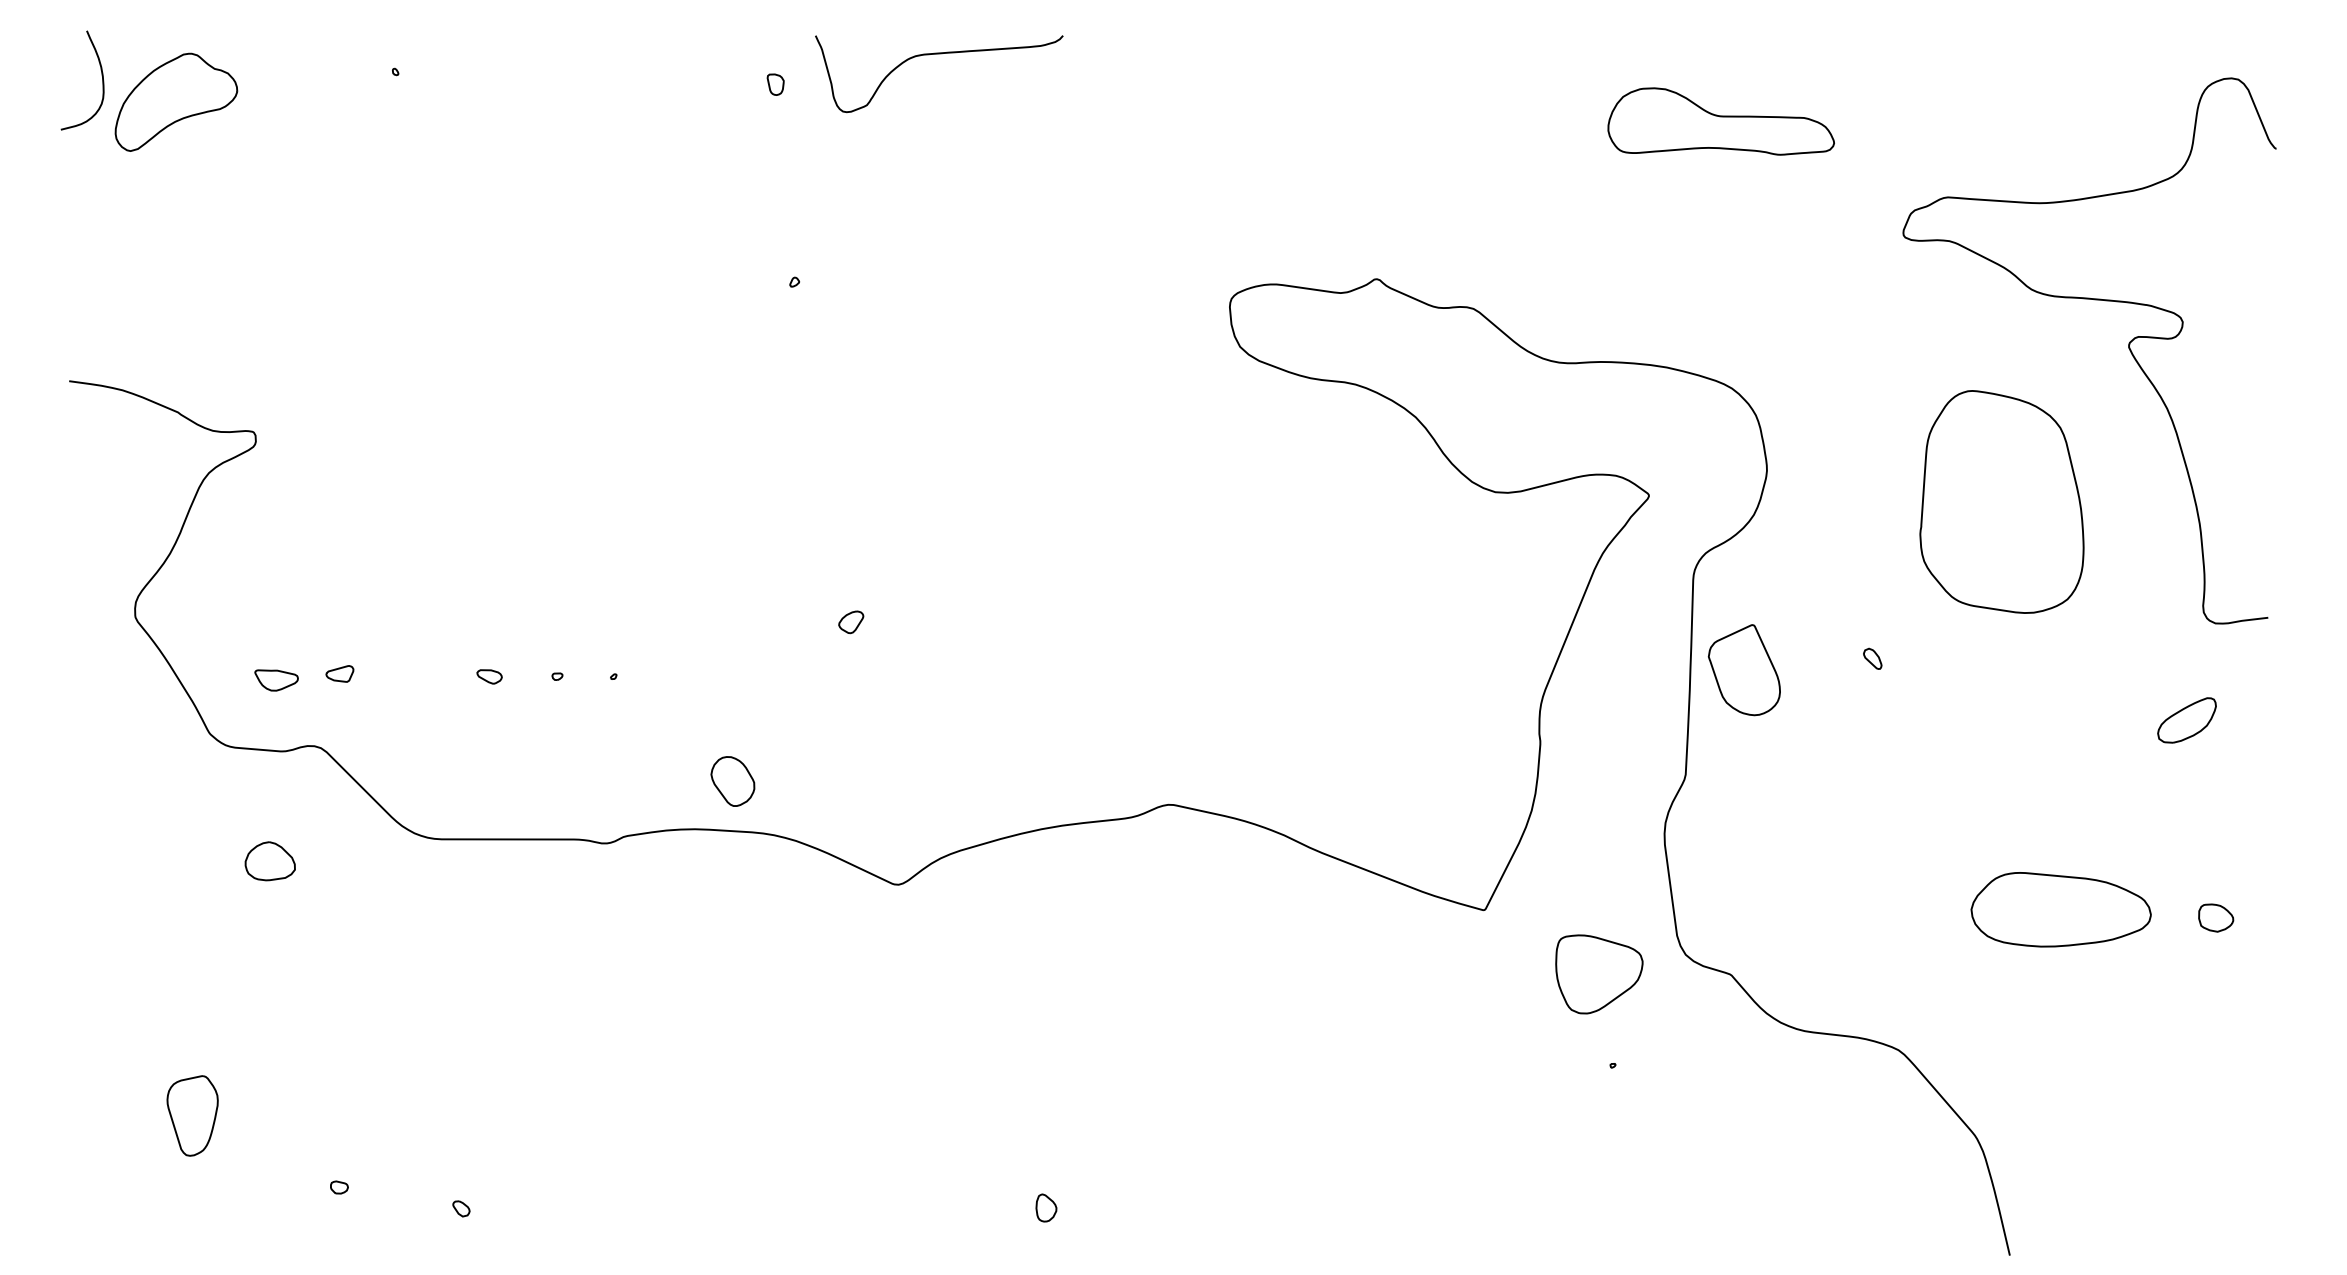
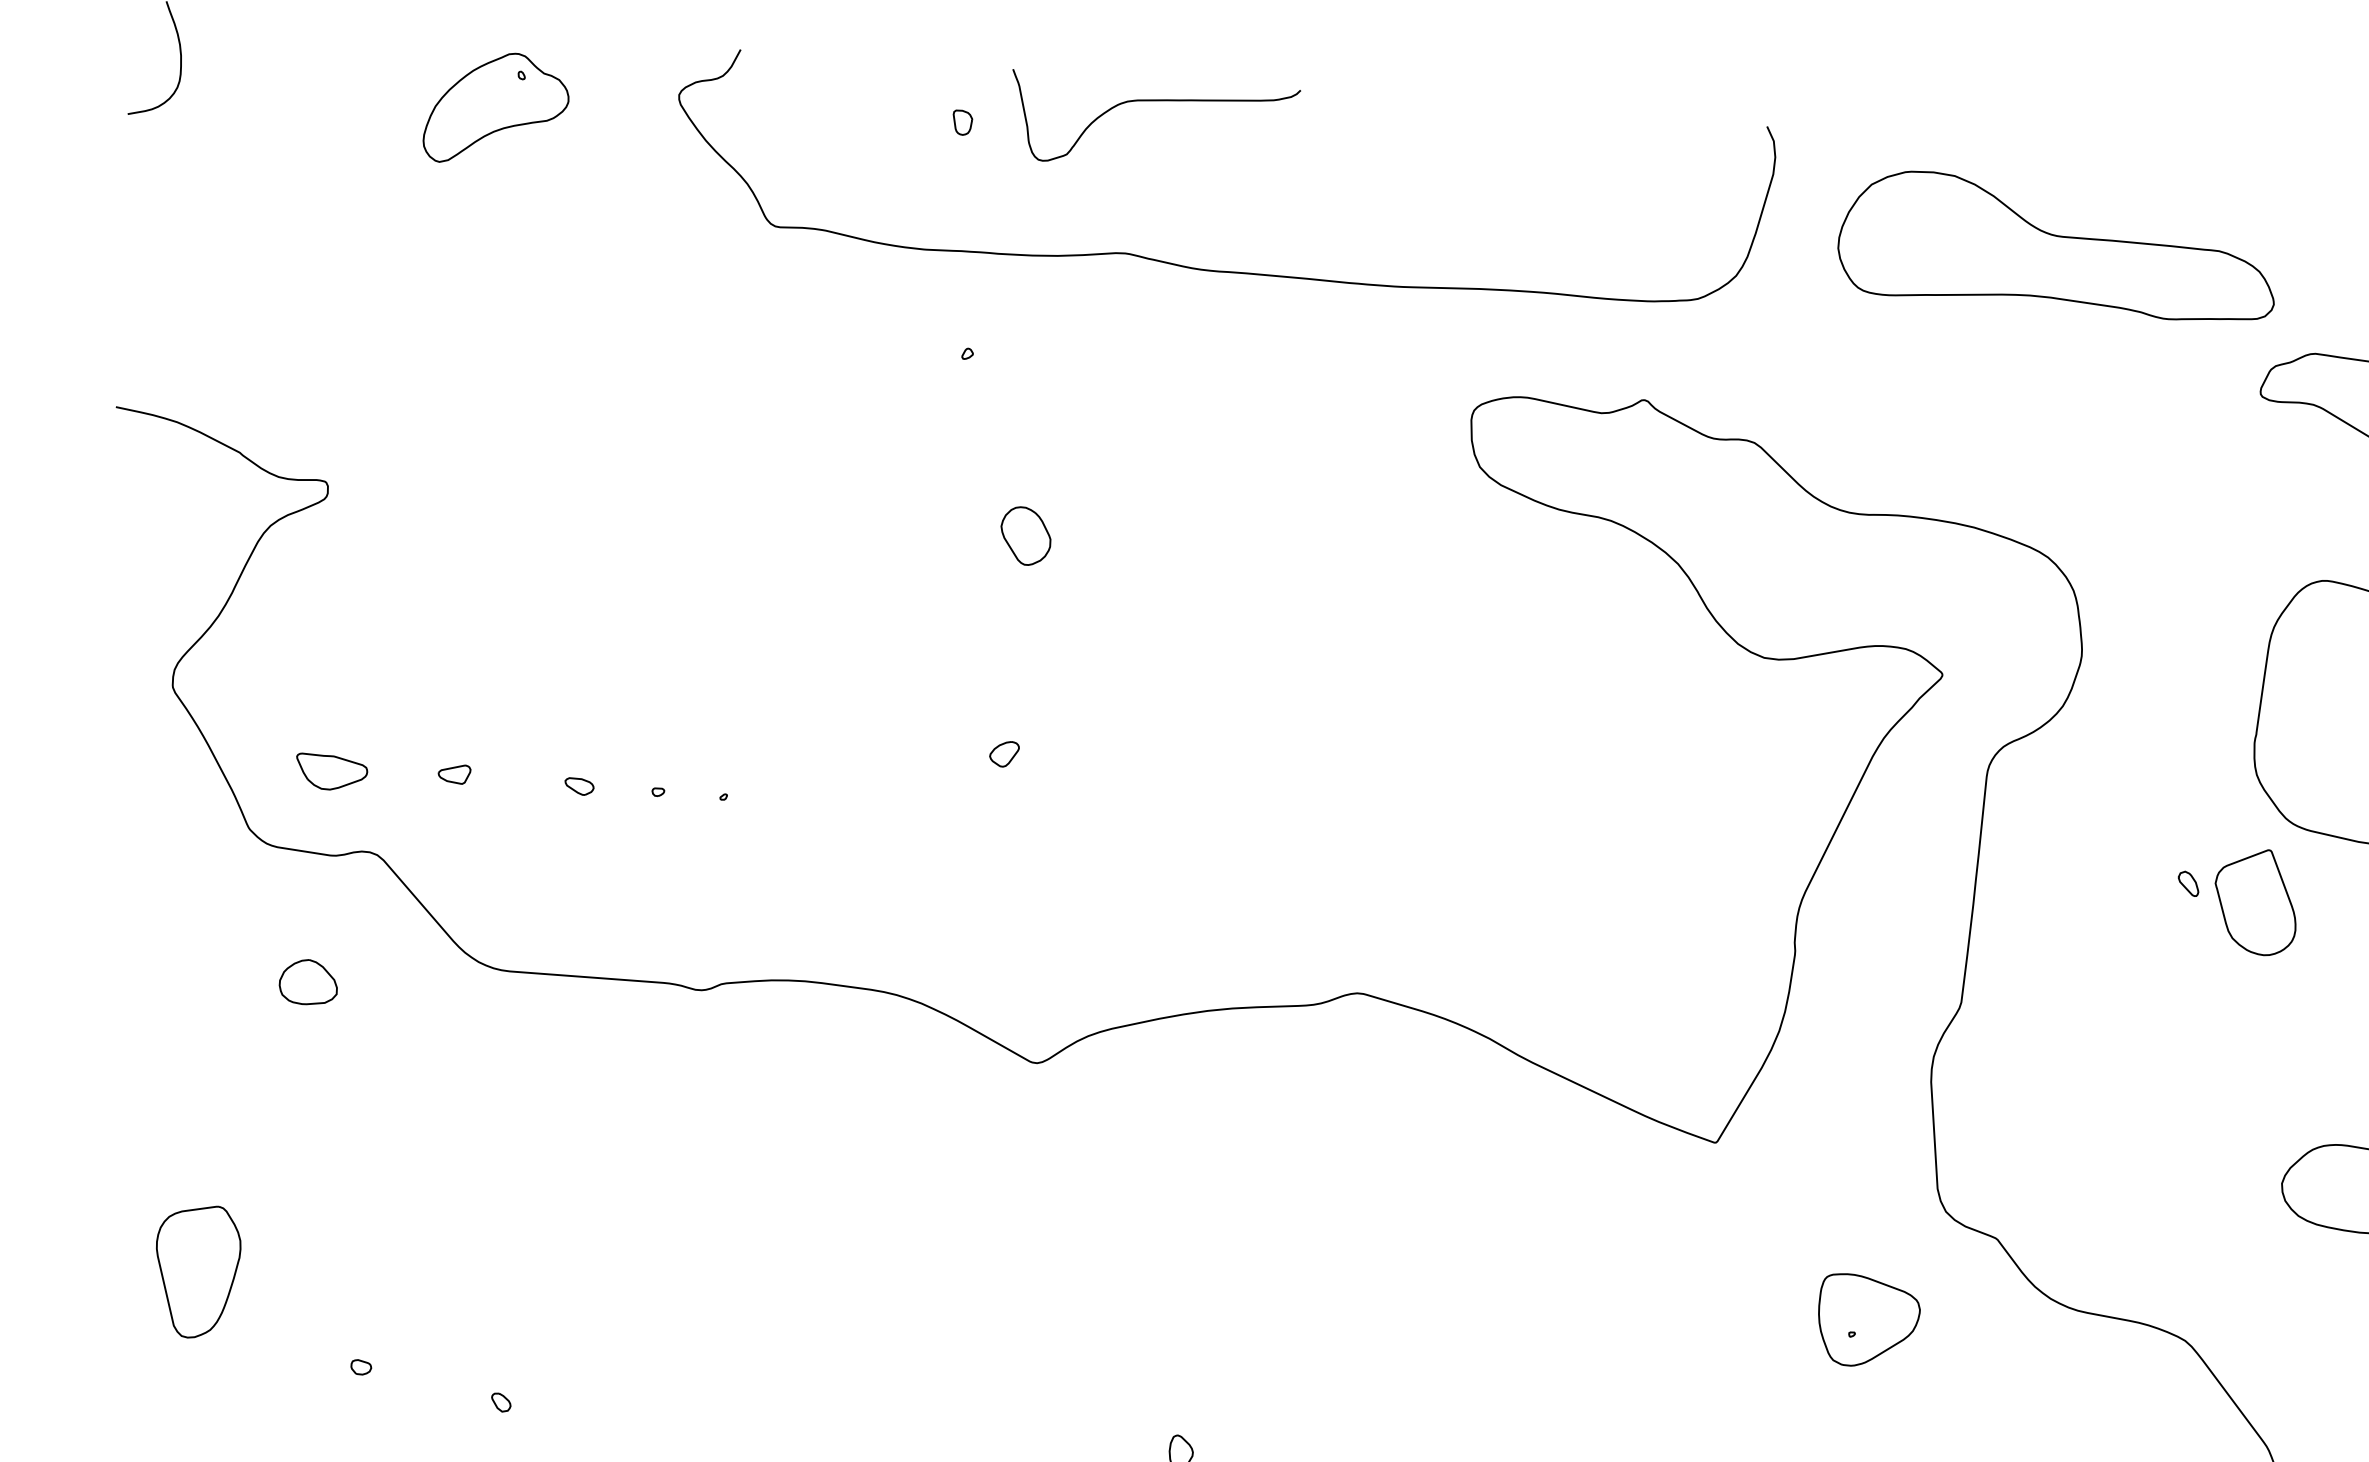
part: (176, 101) -> (497, 108), moved
part: (1721, 121) -> (2058, 246), size x1.67
curve: (1001, 194) -> (1215, 269), added
part: (1743, 670) -> (2254, 902), moved
part: (339, 673) -> (454, 773), moved
part: (276, 680) -> (331, 772), size x1.43
part: (732, 781) -> (1025, 536), moved
part: (1599, 974) -> (1868, 1321), moved
part: (192, 1115) -> (196, 1271), size x1.43

